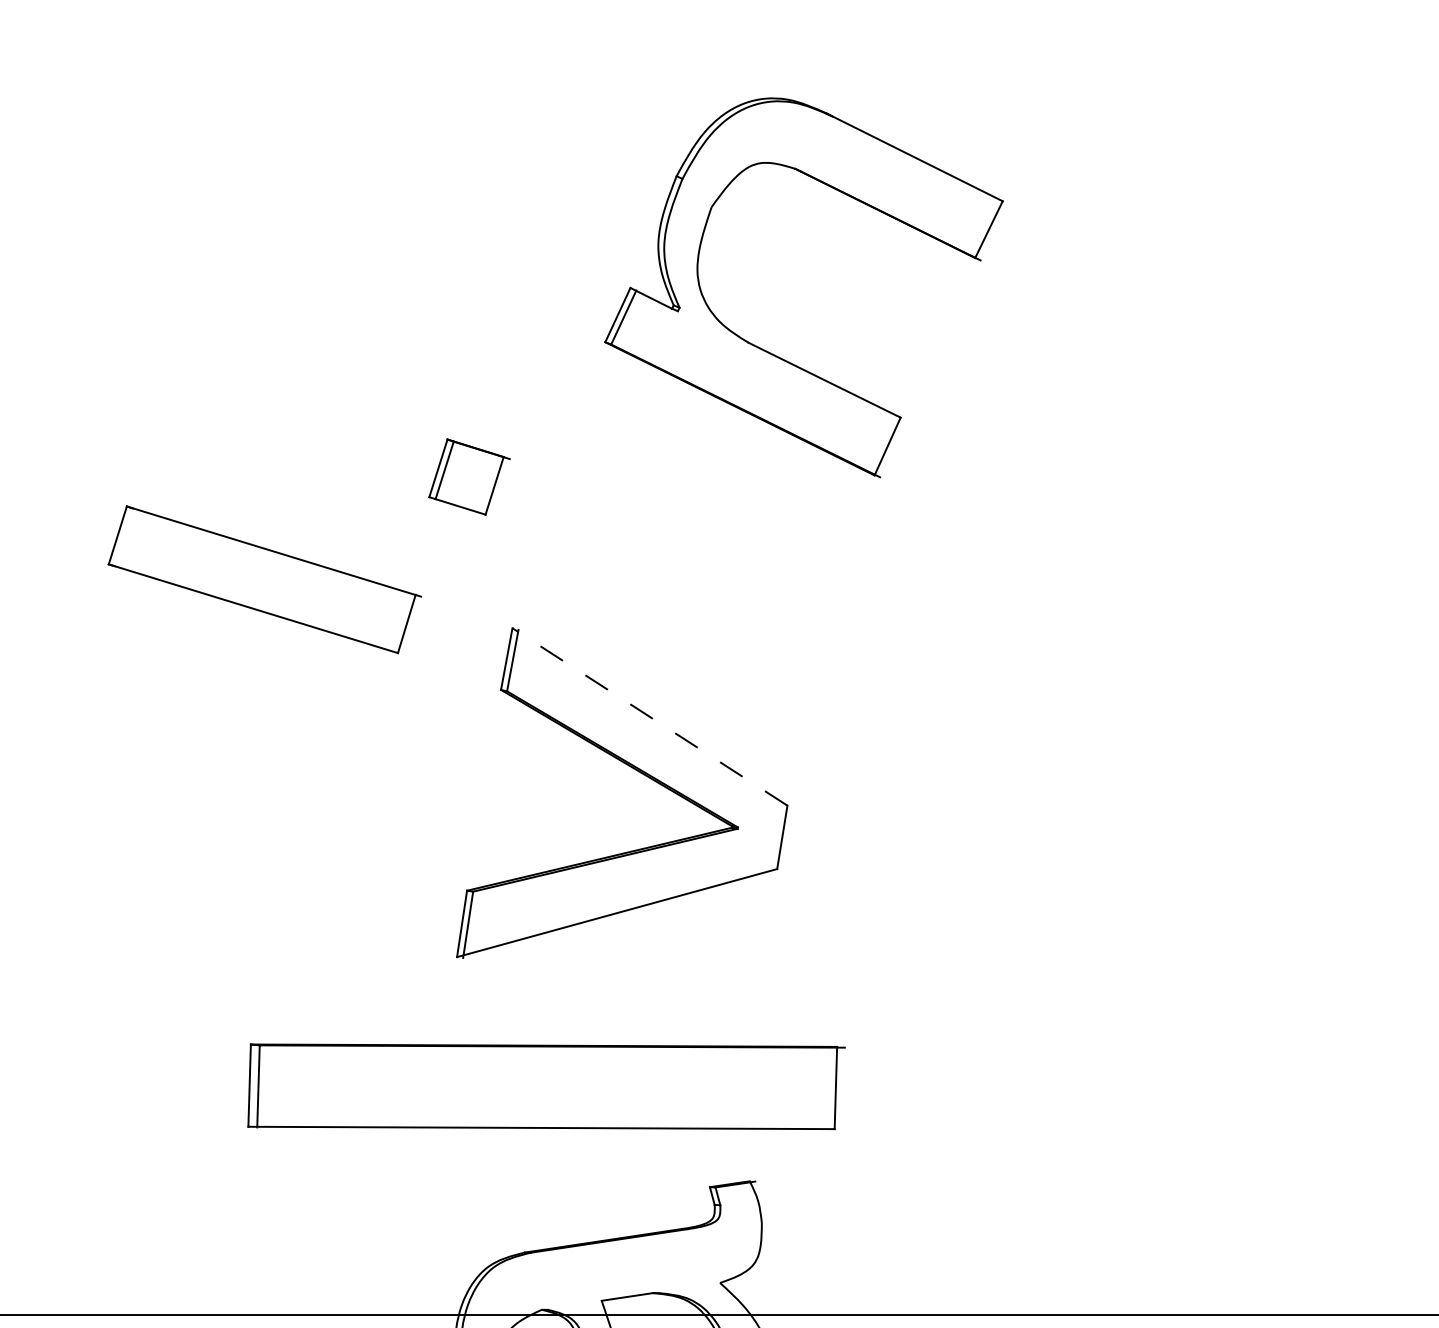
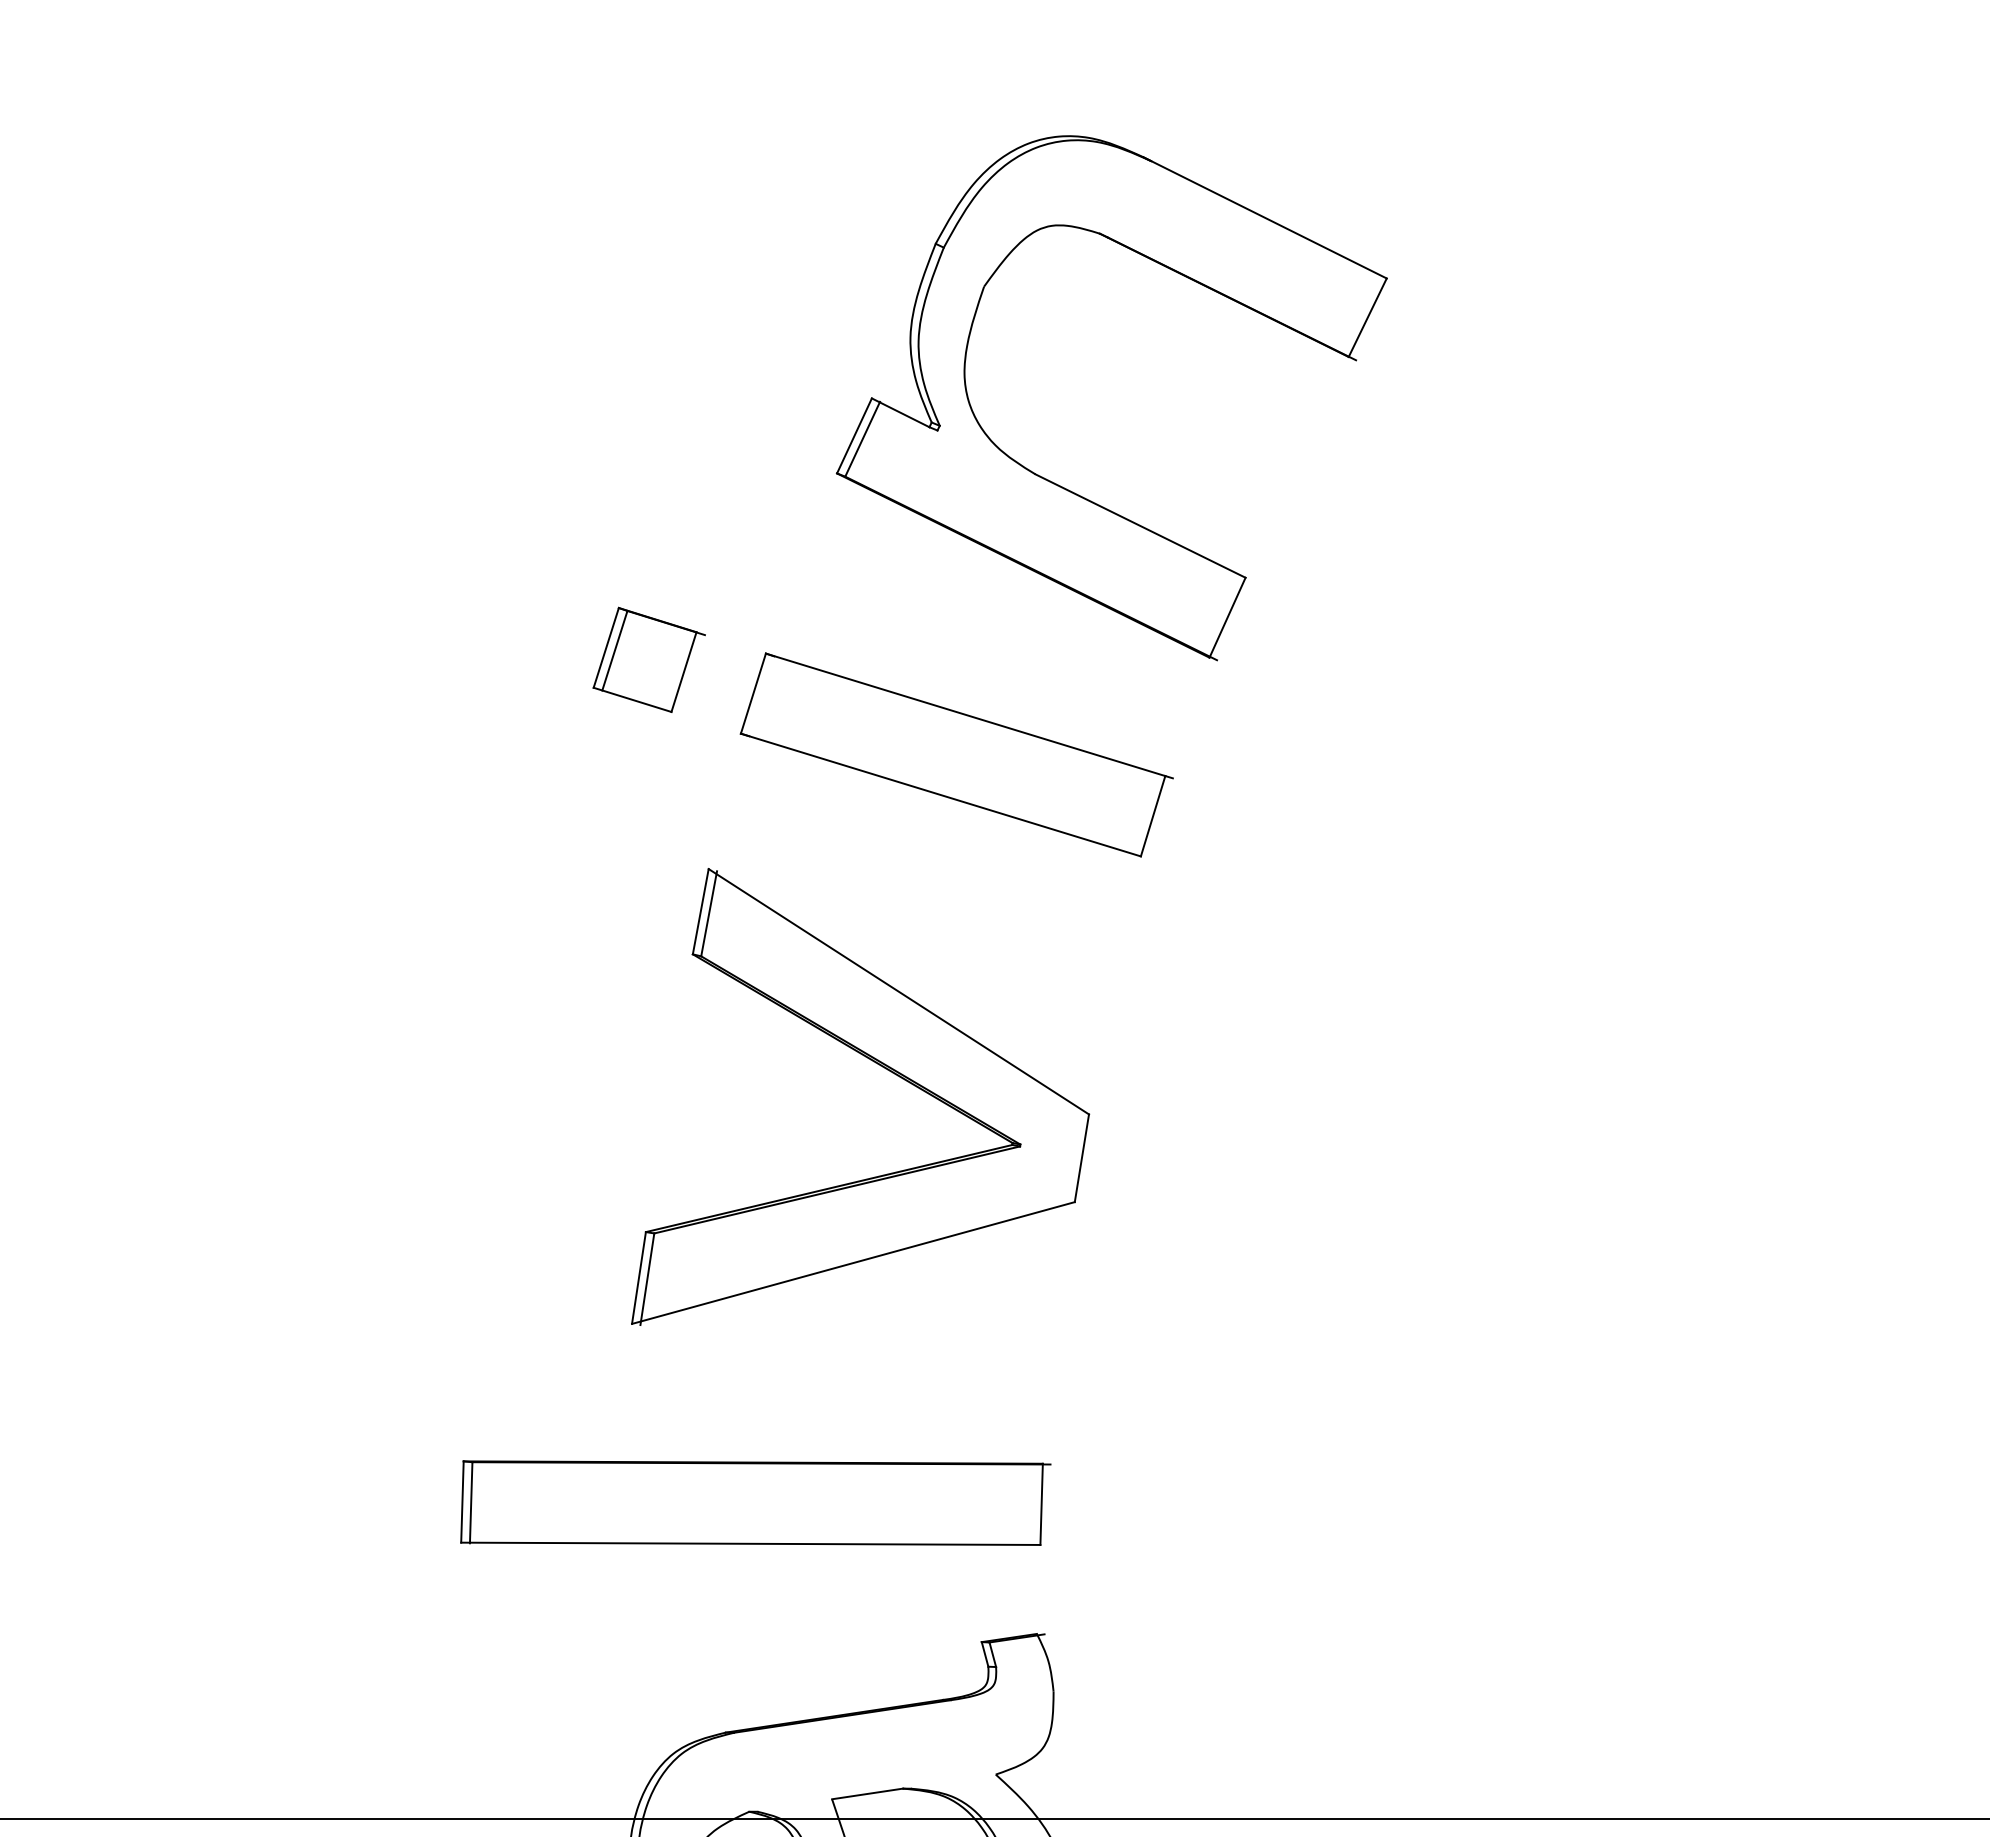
part: (264, 579) -> (956, 754), moved
line: (649, 716) -> (898, 991), dashed -> solid
part: (546, 1086) -> (755, 1502), size x0.71

